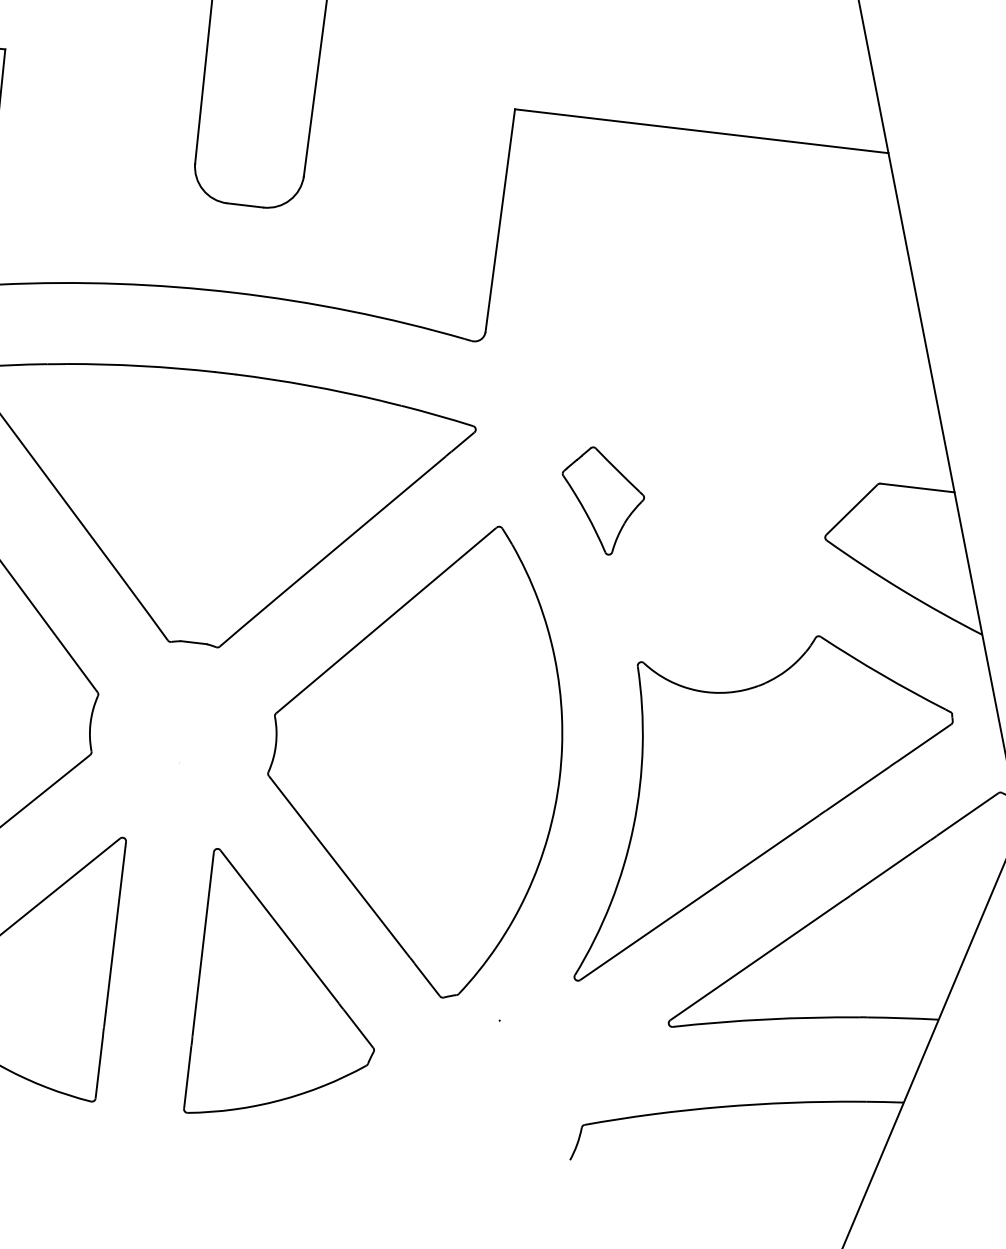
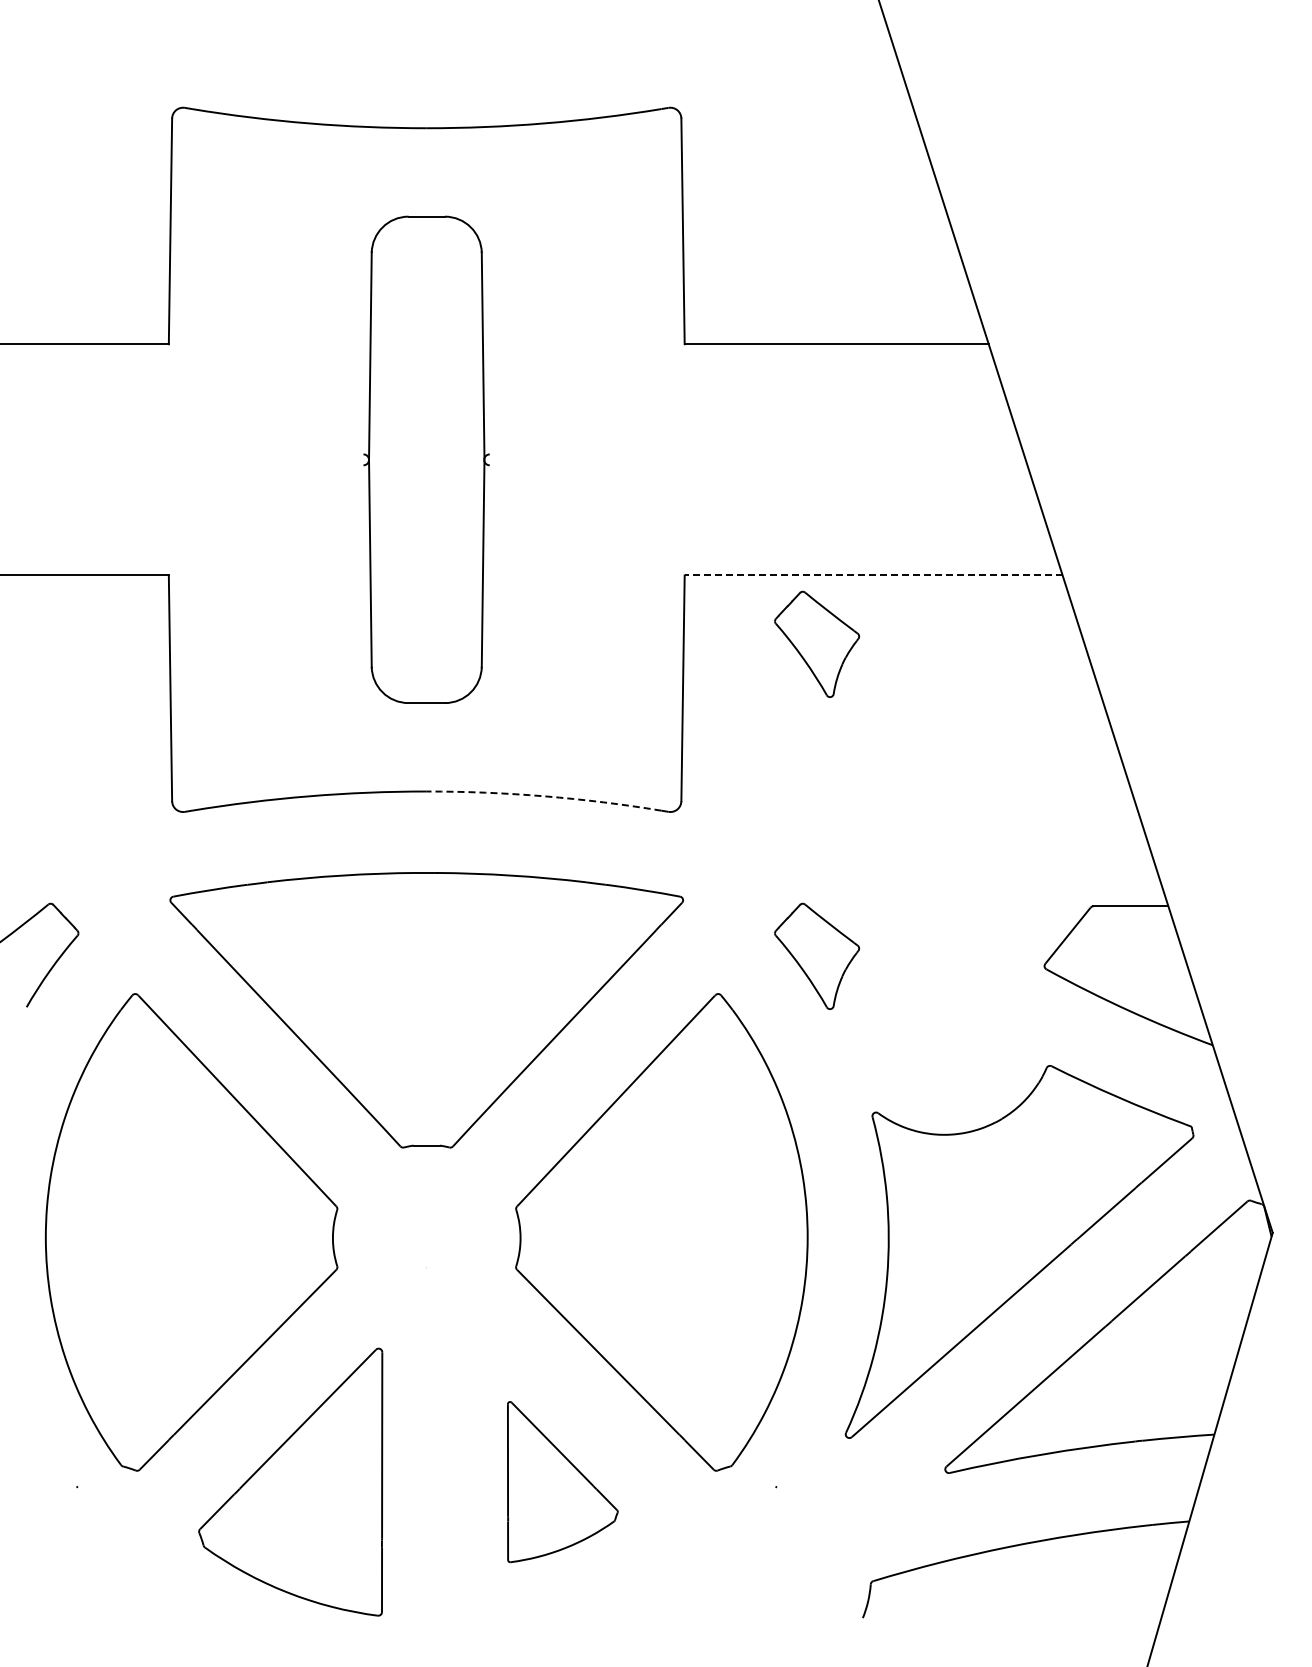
line: (701, 131) -> (873, 575), solid -> dashed
part: (638, 191) -> (817, 643), added
arc: (350, 311) -> (544, 796), solid -> dashed
part: (289, 990) -> (562, 1481), size x0.6

